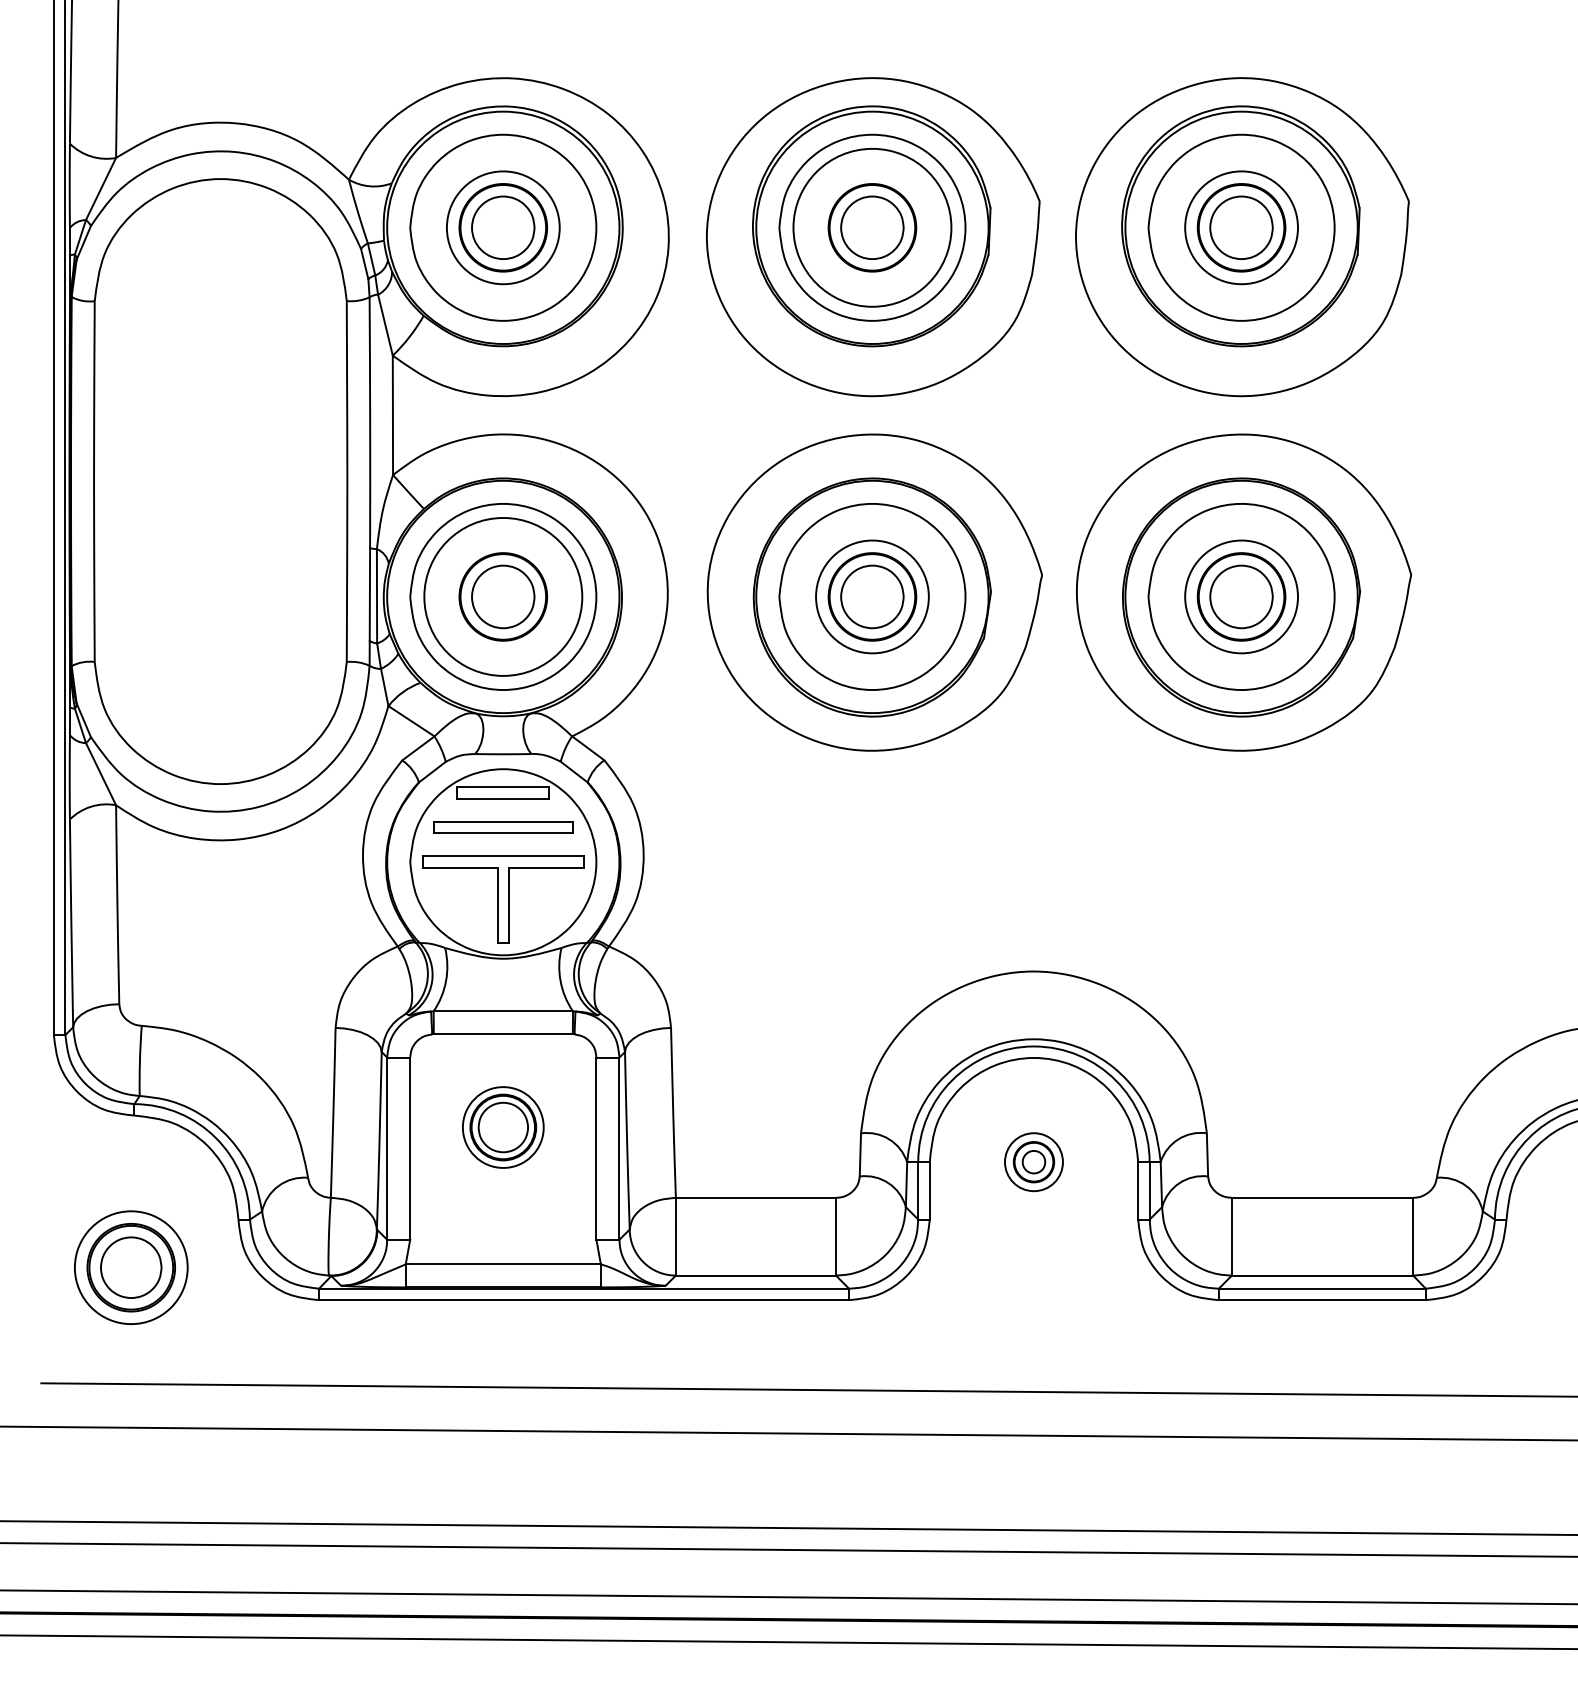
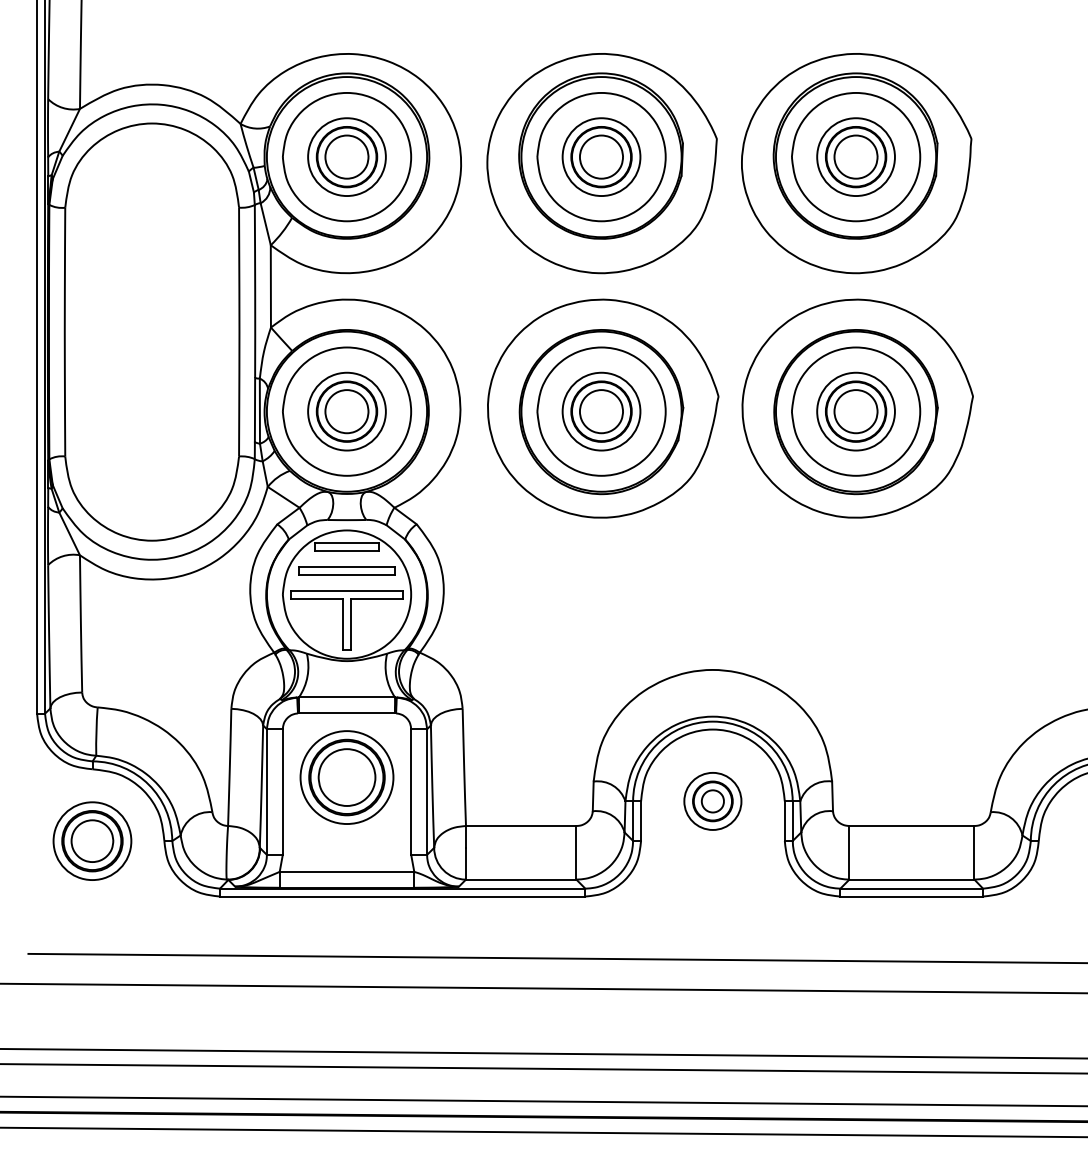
circle: (872, 228) -> (601, 157), size x0.71
circle: (502, 596) -> (346, 411), size x0.71
part: (502, 1127) -> (346, 777), size x1.67
part: (1033, 1162) -> (712, 801), size x1.43
part: (131, 1266) -> (92, 840), moved

